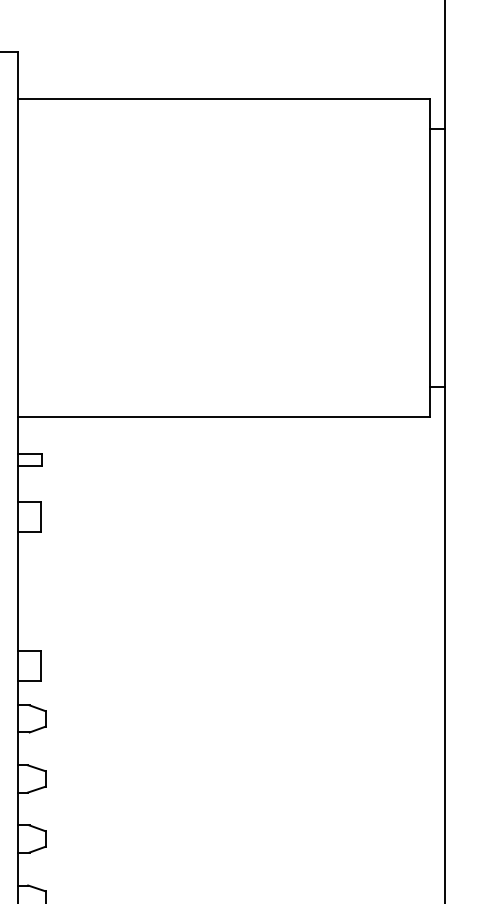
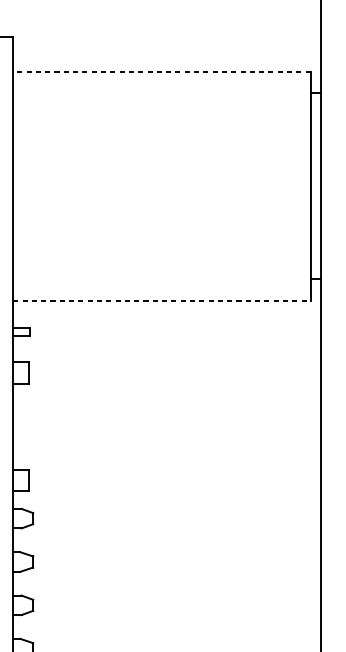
line: (223, 99) -> (161, 71), solid -> dashed
line: (224, 416) -> (162, 300), solid -> dashed

